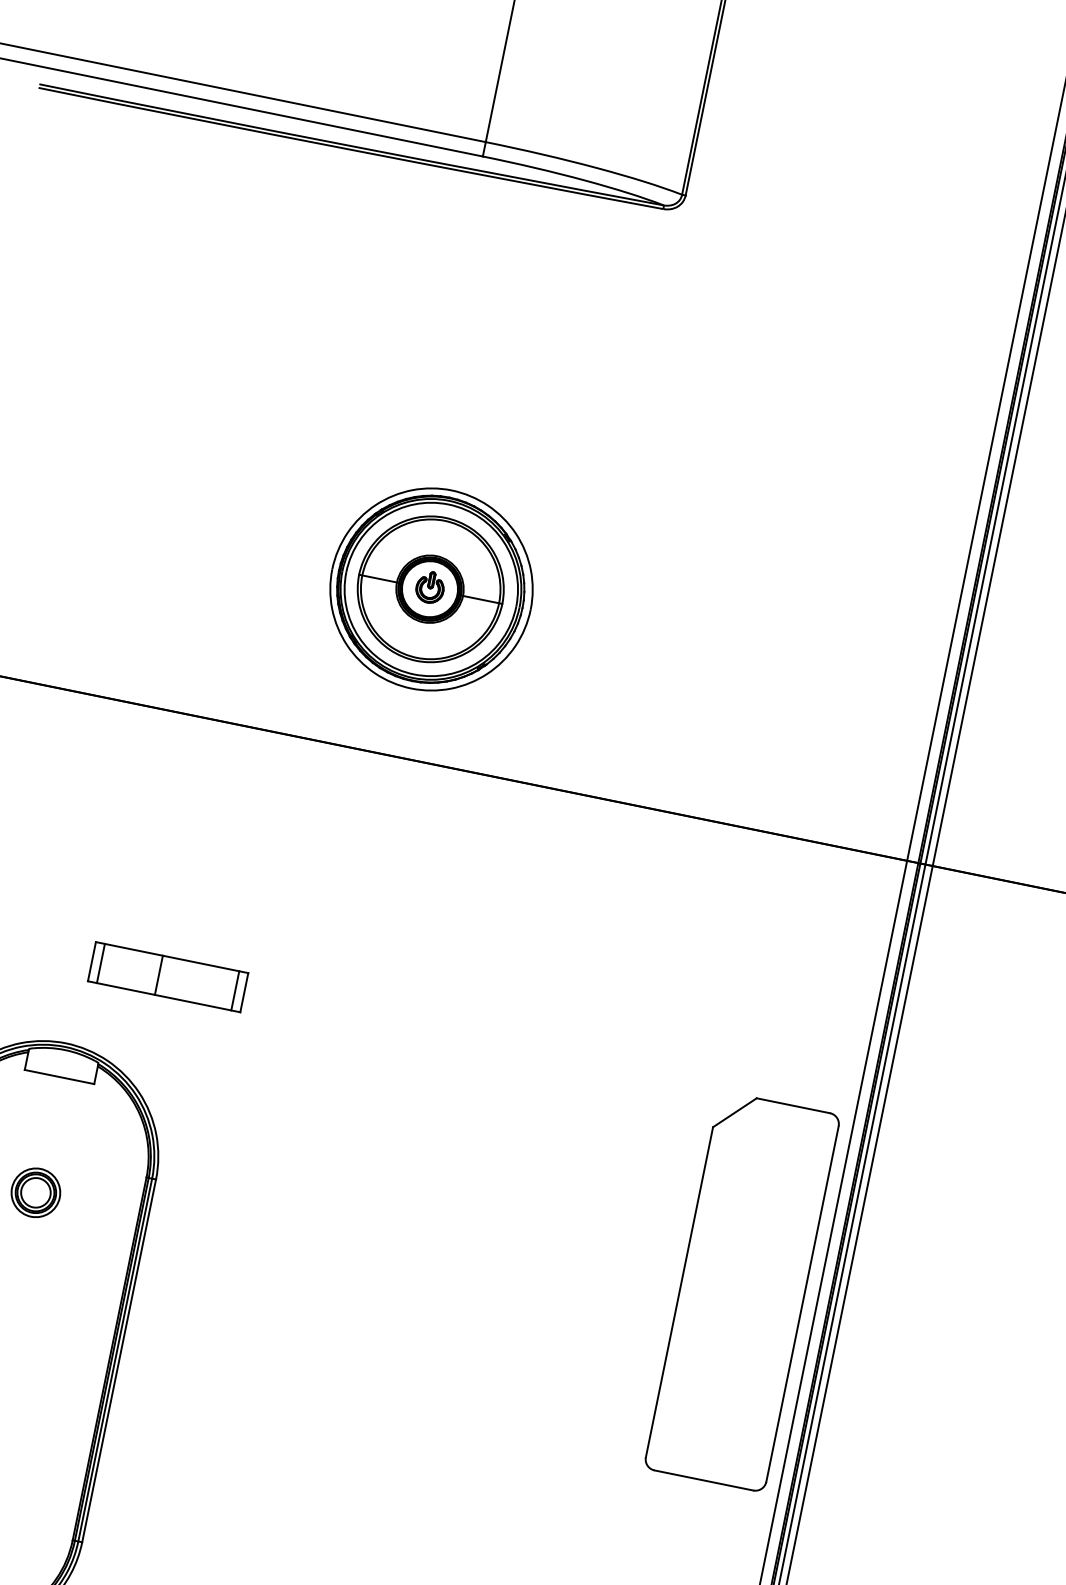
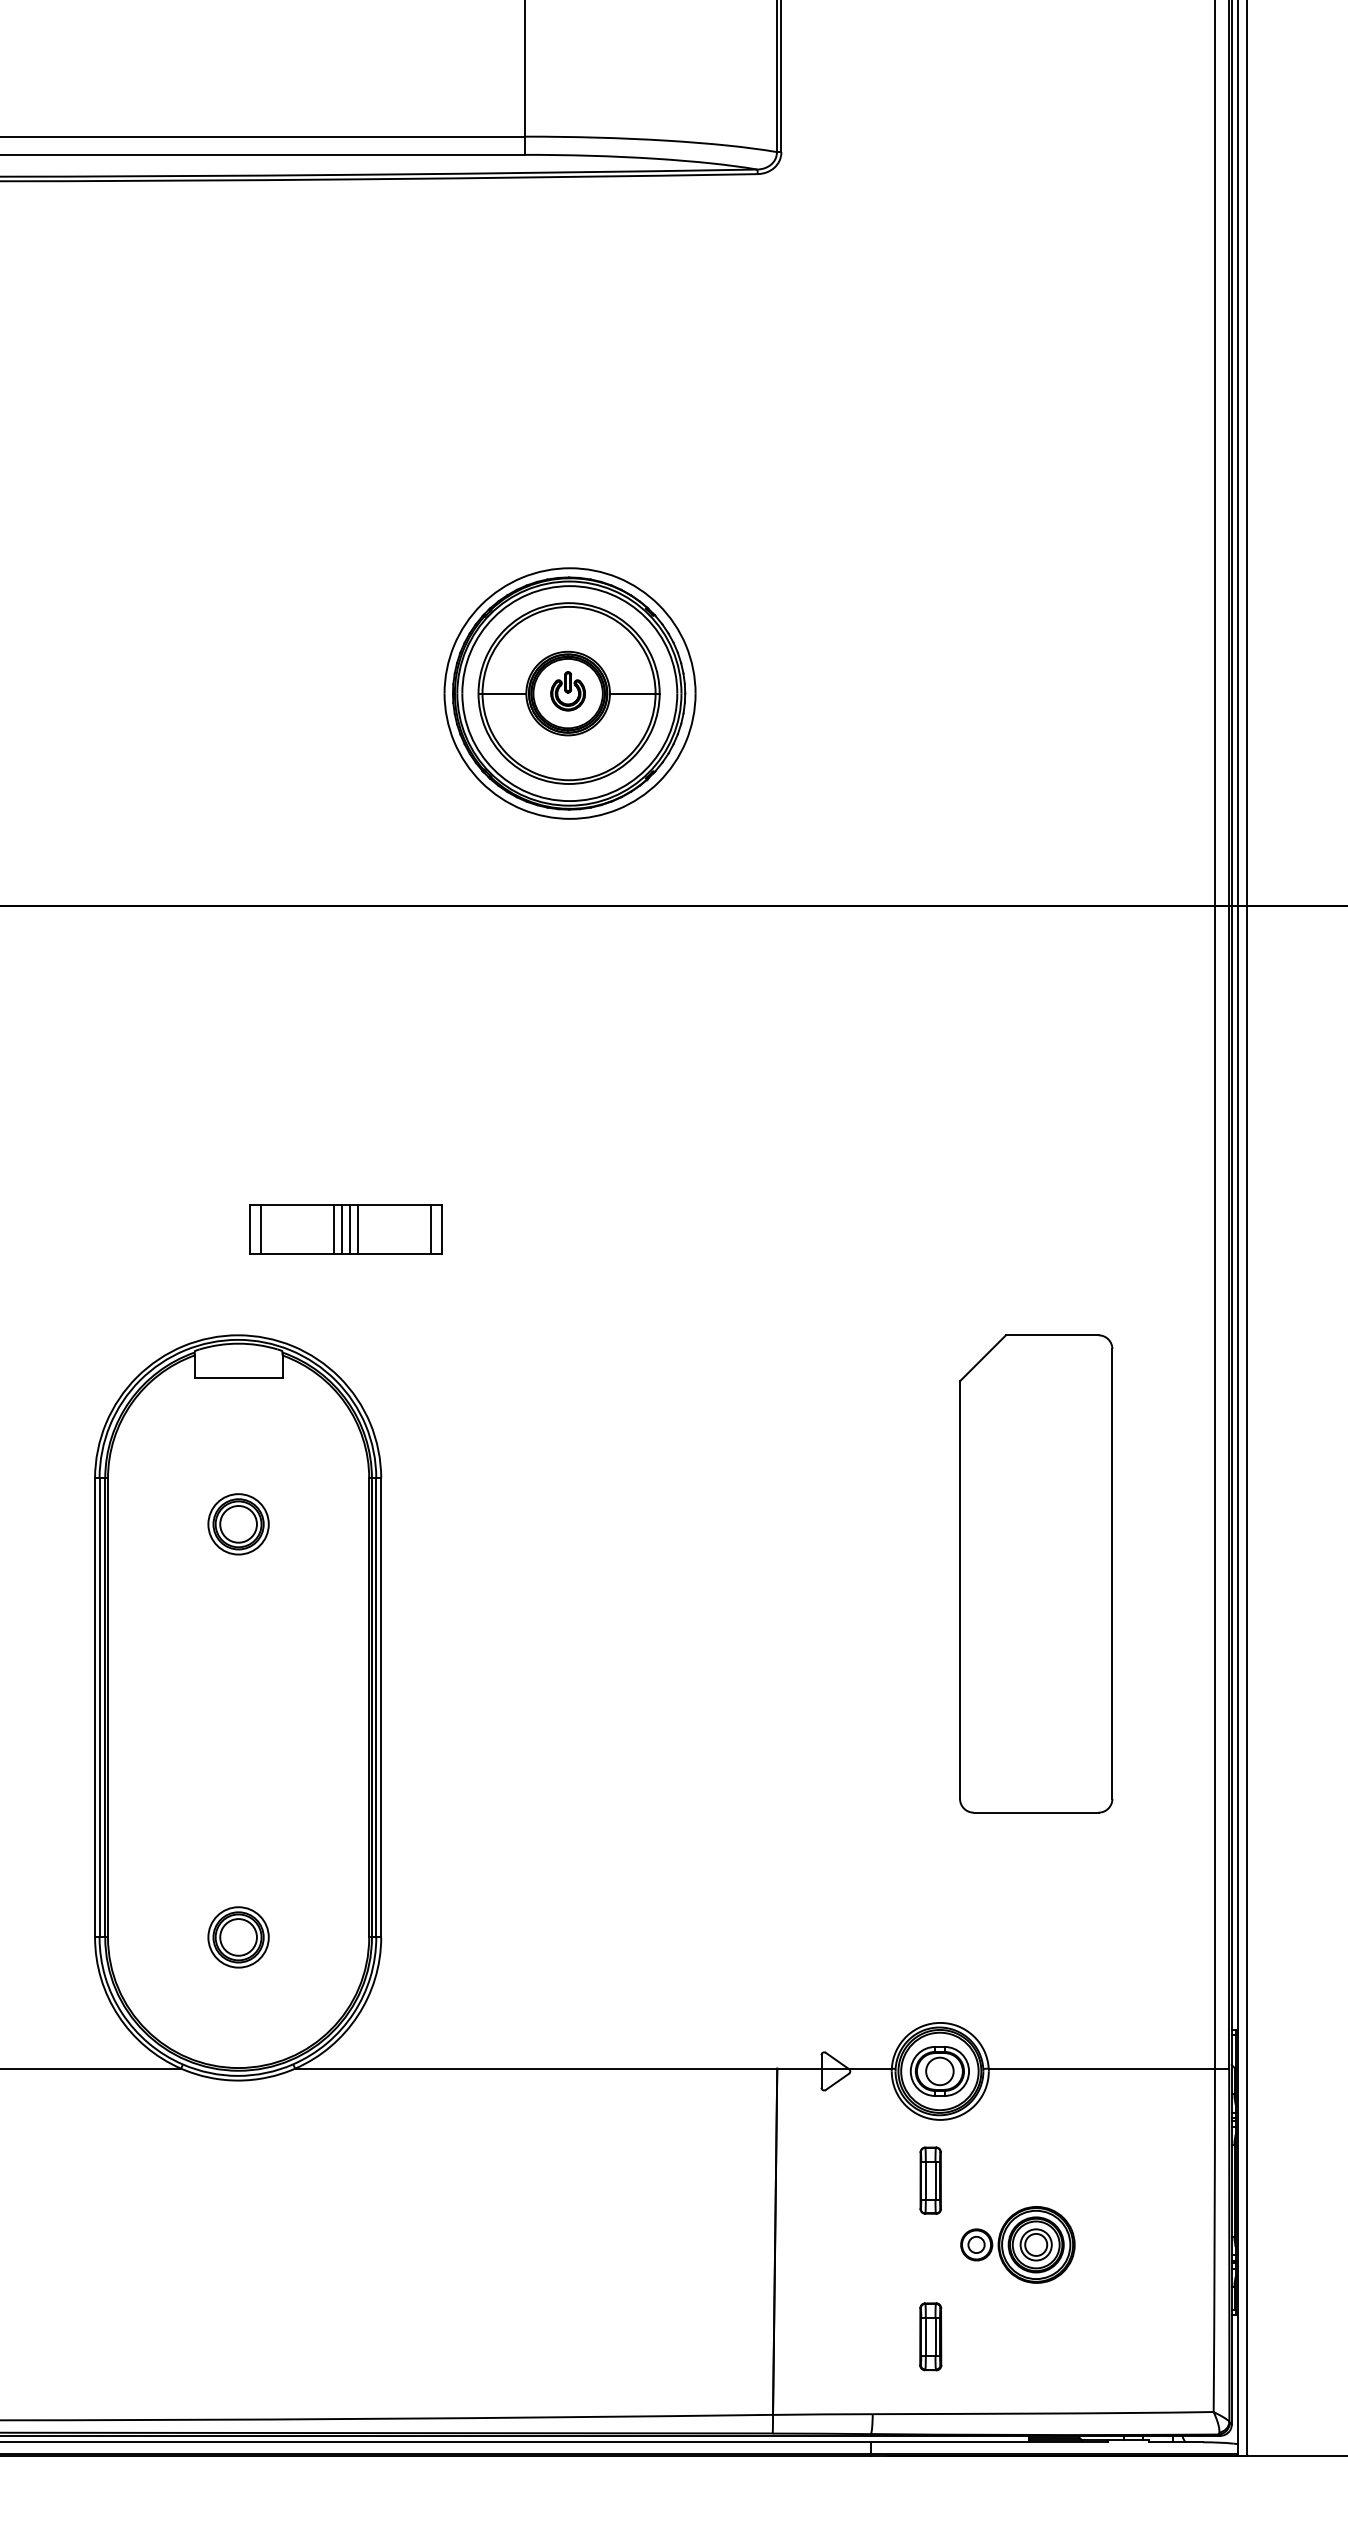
line: (164, 976) -> (341, 1229), added
line: (171, 977) -> (350, 1229), added
line: (177, 978) -> (357, 1229), added
part: (742, 1291) -> (1036, 1573), moved

